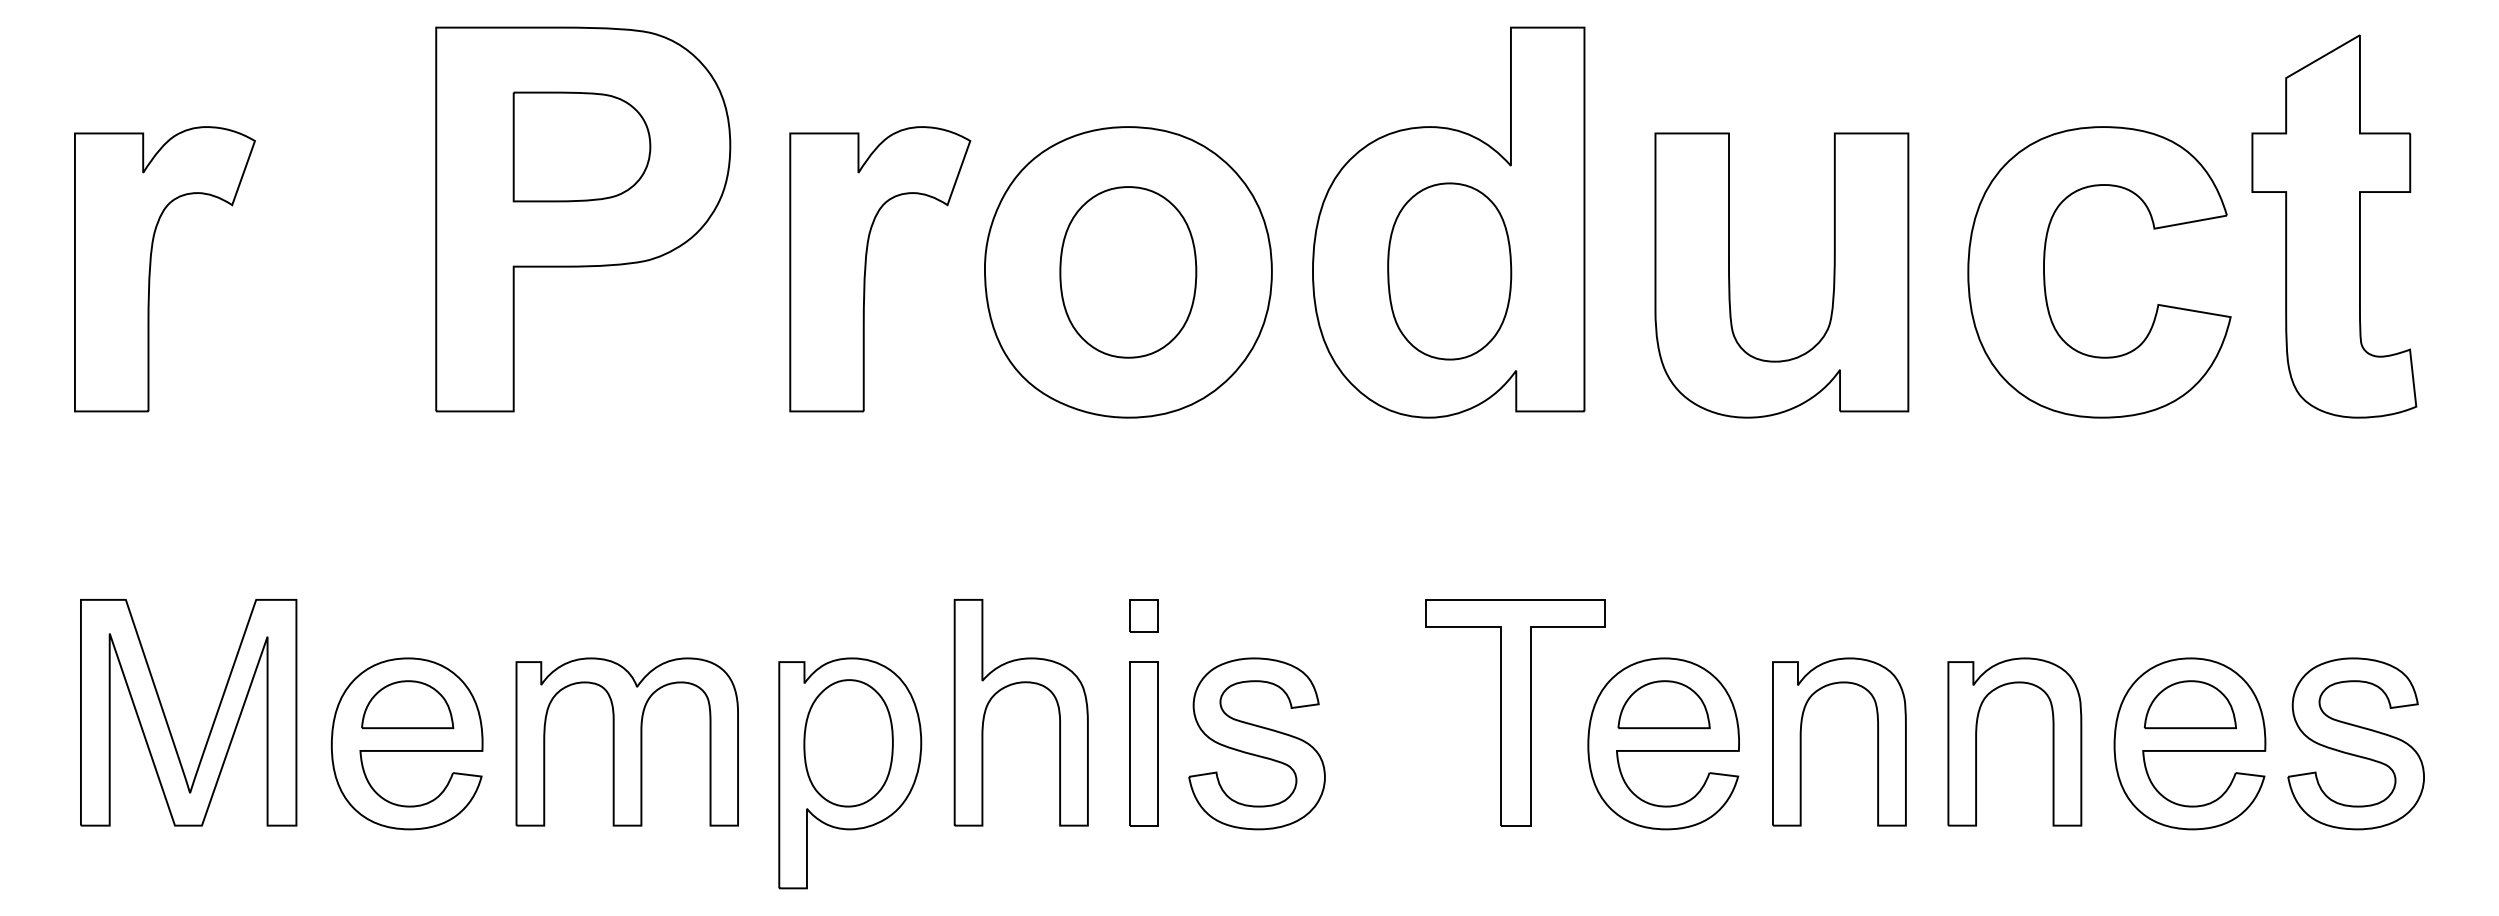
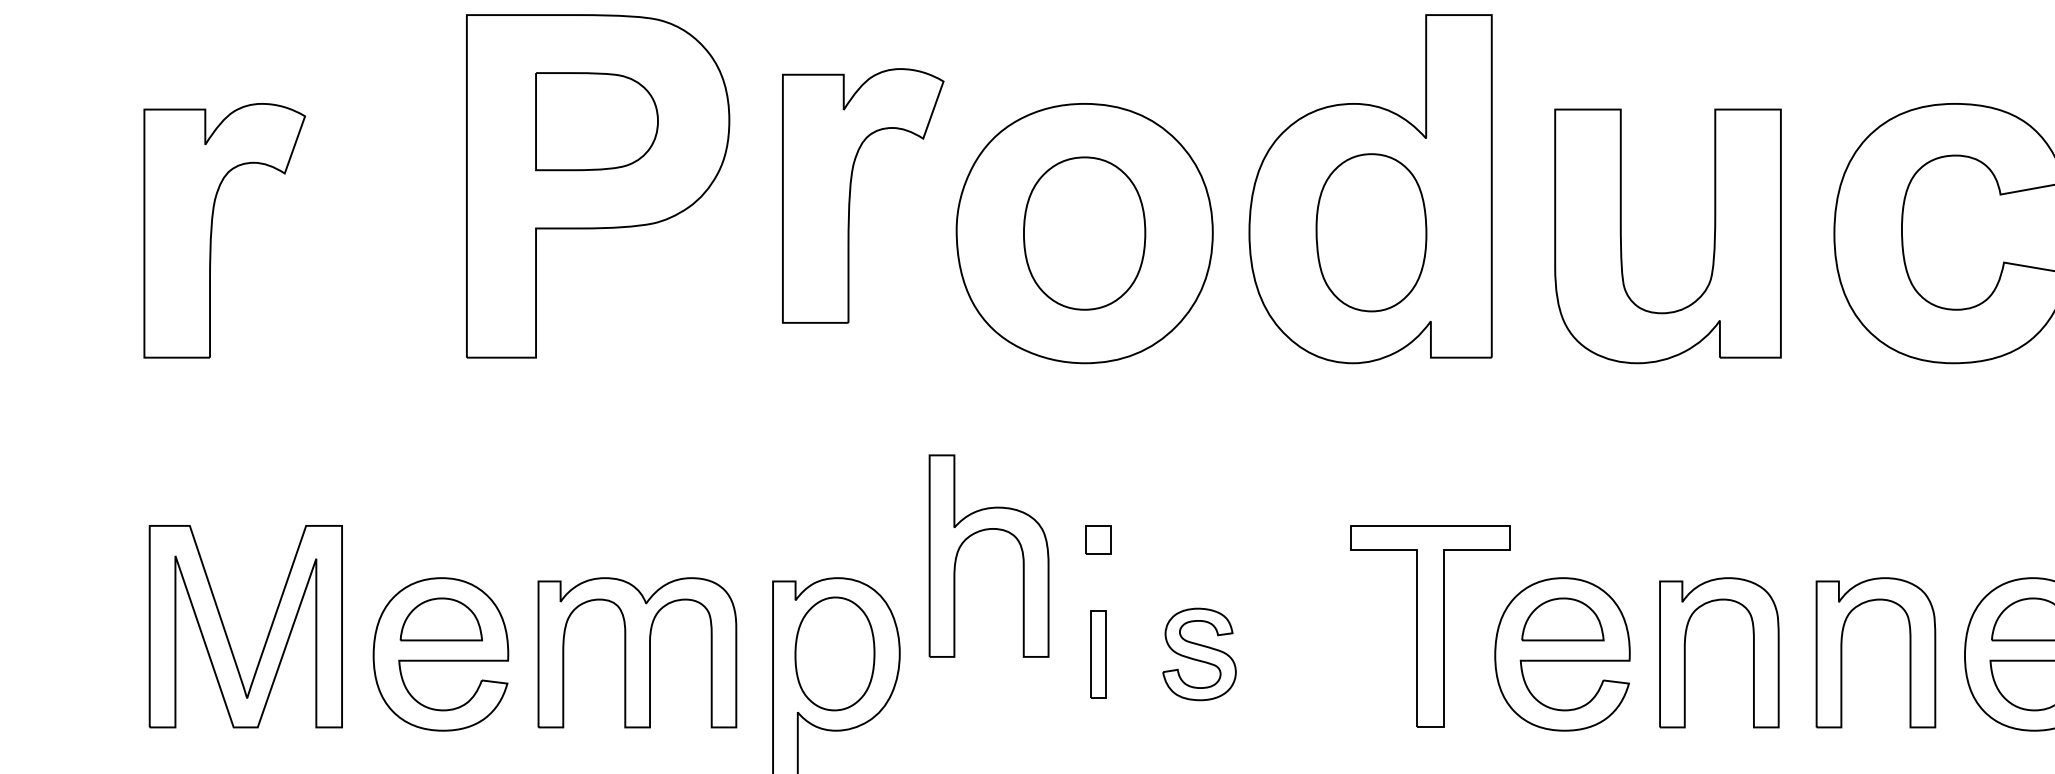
part: (866, 269) -> (850, 196), moved
part: (1012, 685) -> (981, 531), moved
part: (1143, 743) -> (1098, 654), size x0.6
part: (1256, 743) -> (1199, 654), size x0.6

